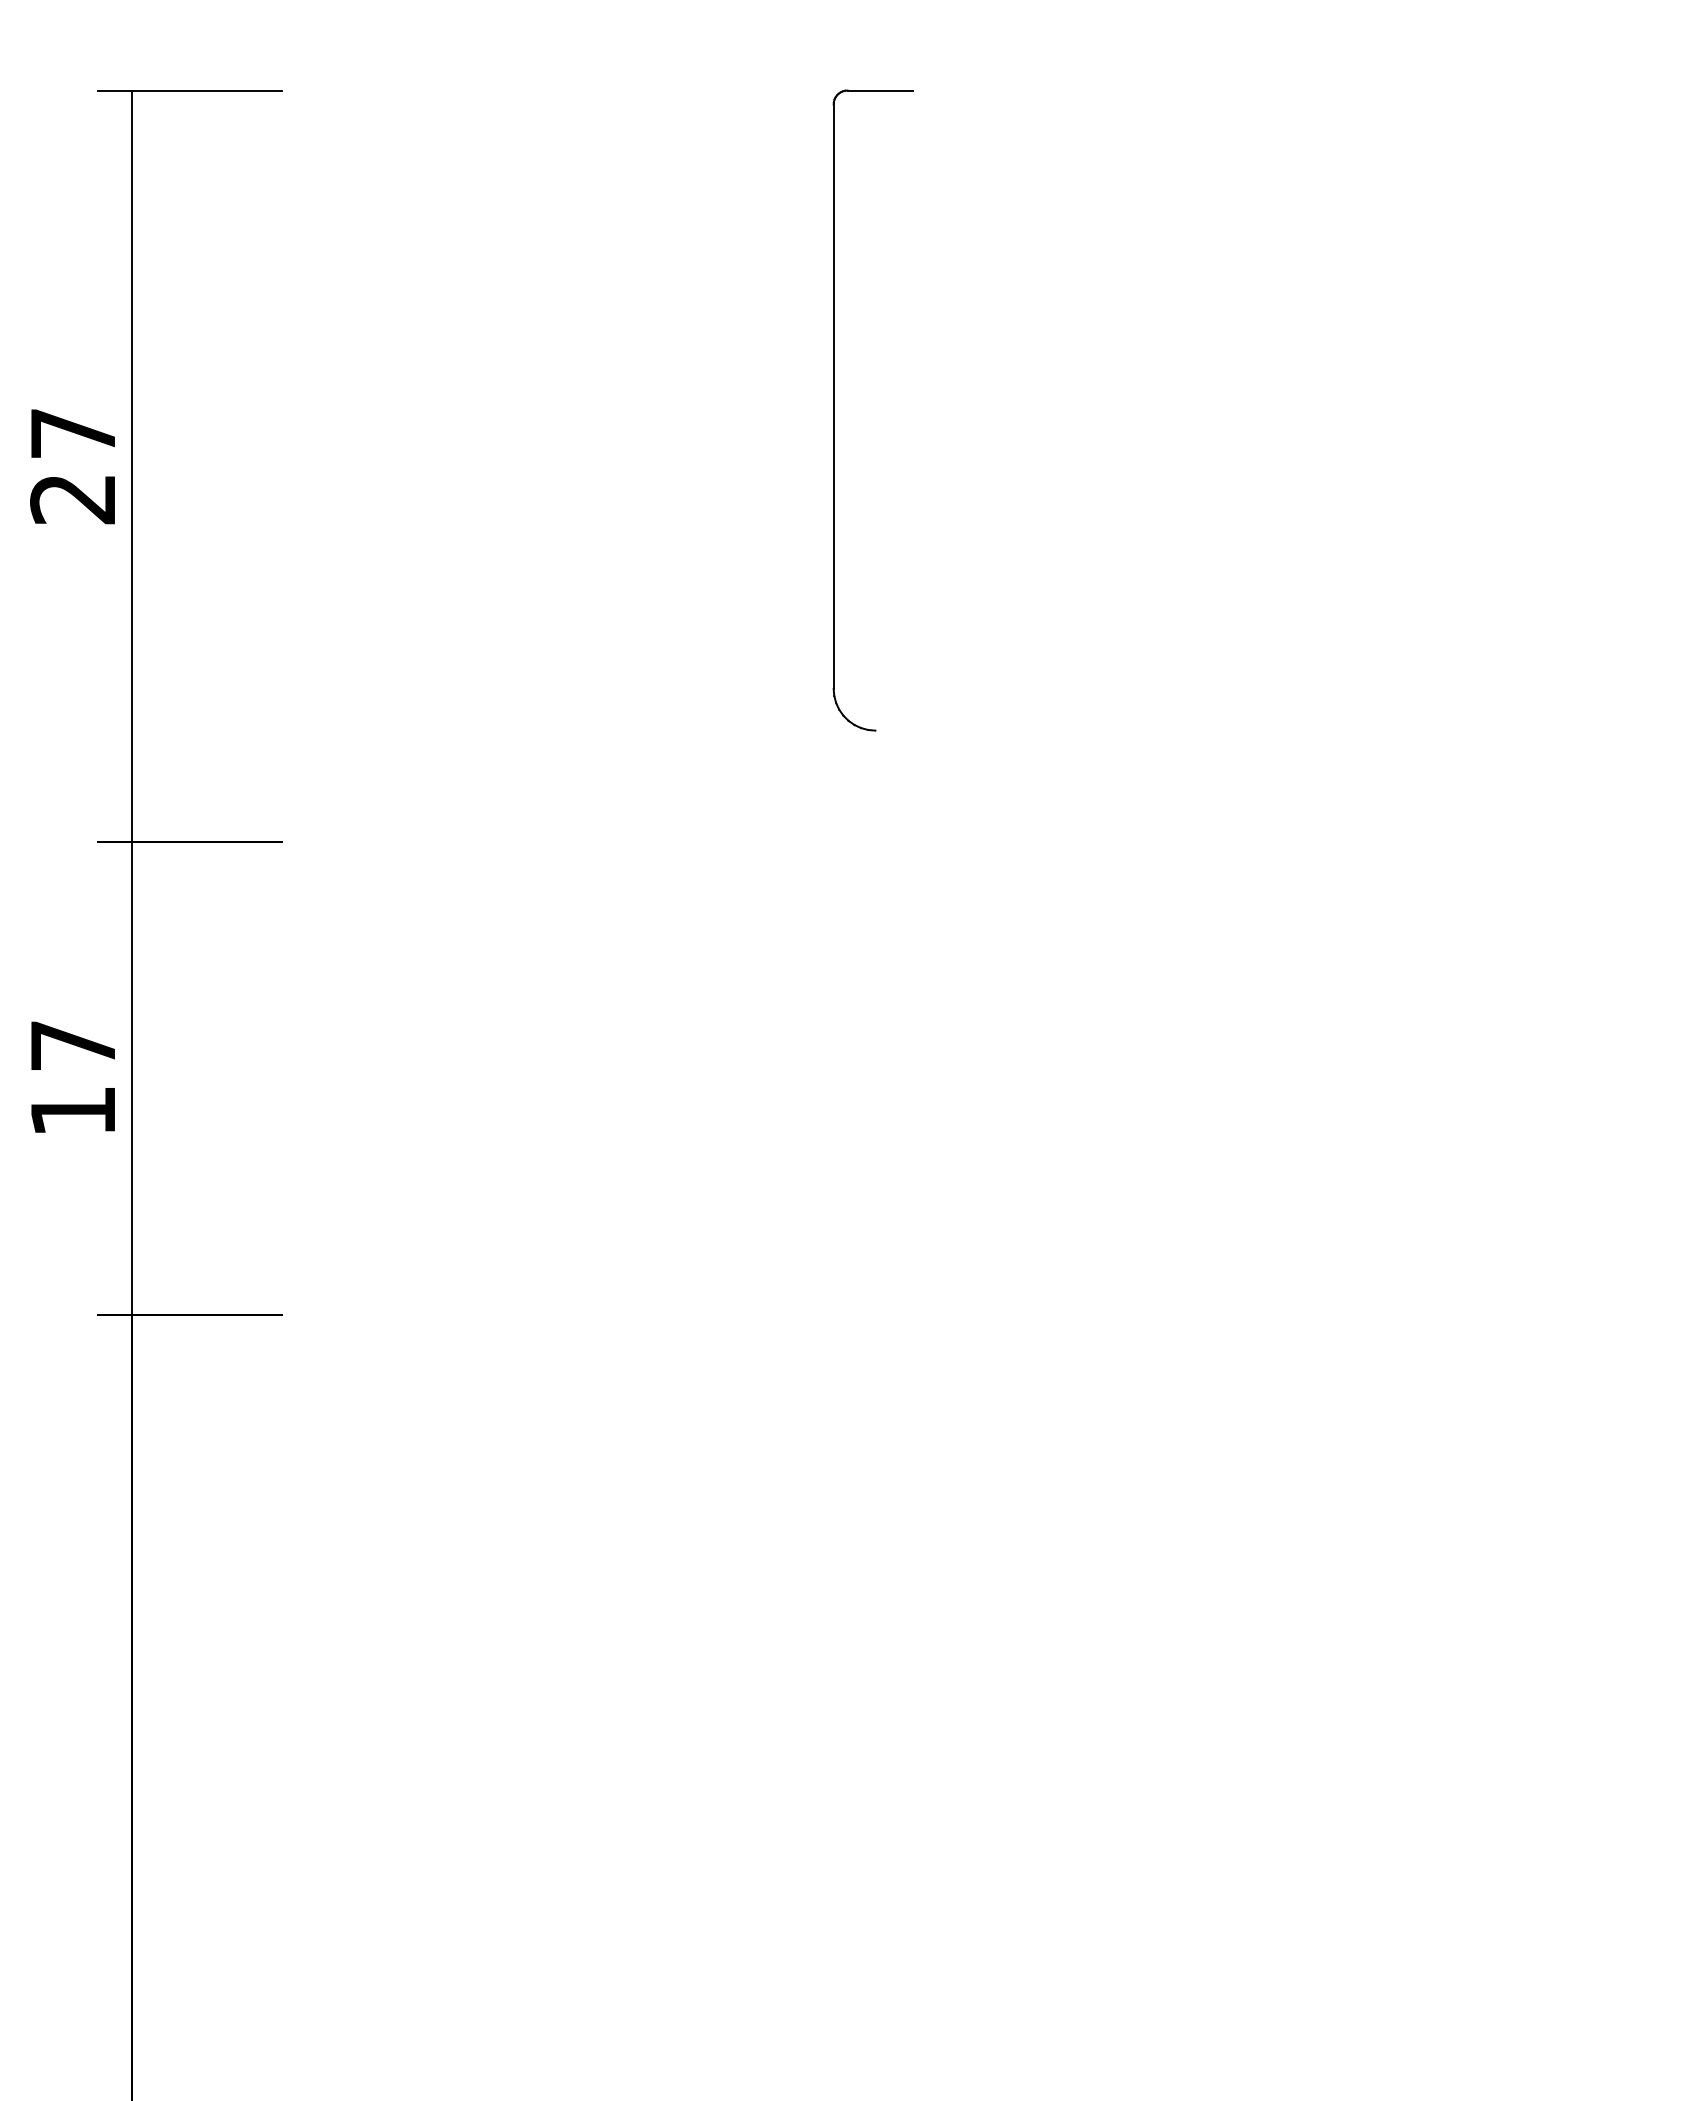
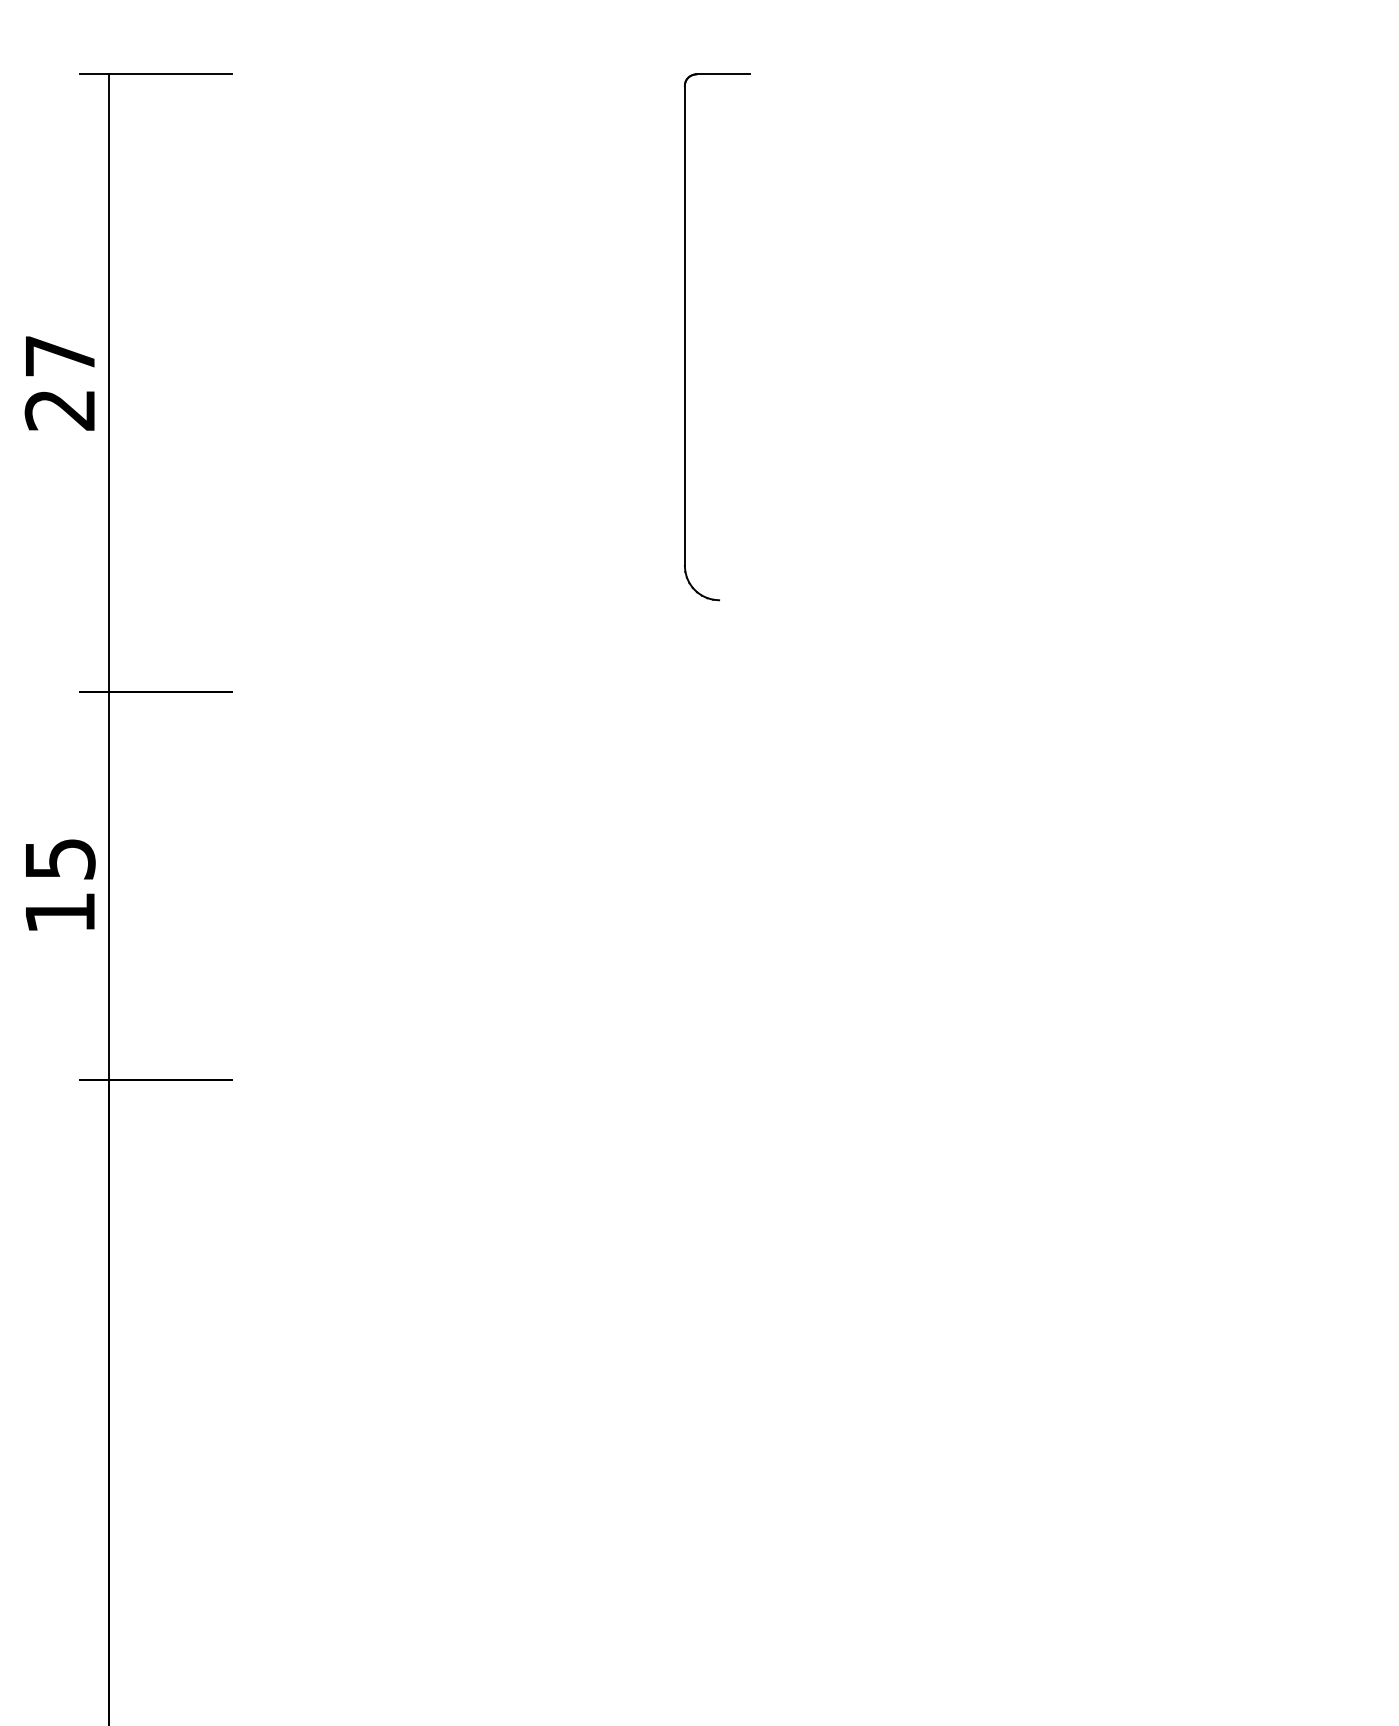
text: (73, 1045) -> (60, 858), 17 -> 15

